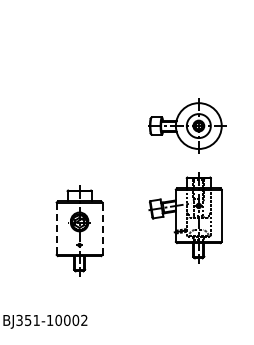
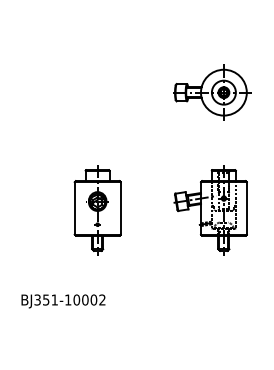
part: (187, 125) -> (212, 92), moved
part: (185, 217) -> (210, 210), moved
line: (102, 227) -> (120, 207), dashed -> solid
line: (56, 228) -> (74, 208), dashed -> solid

